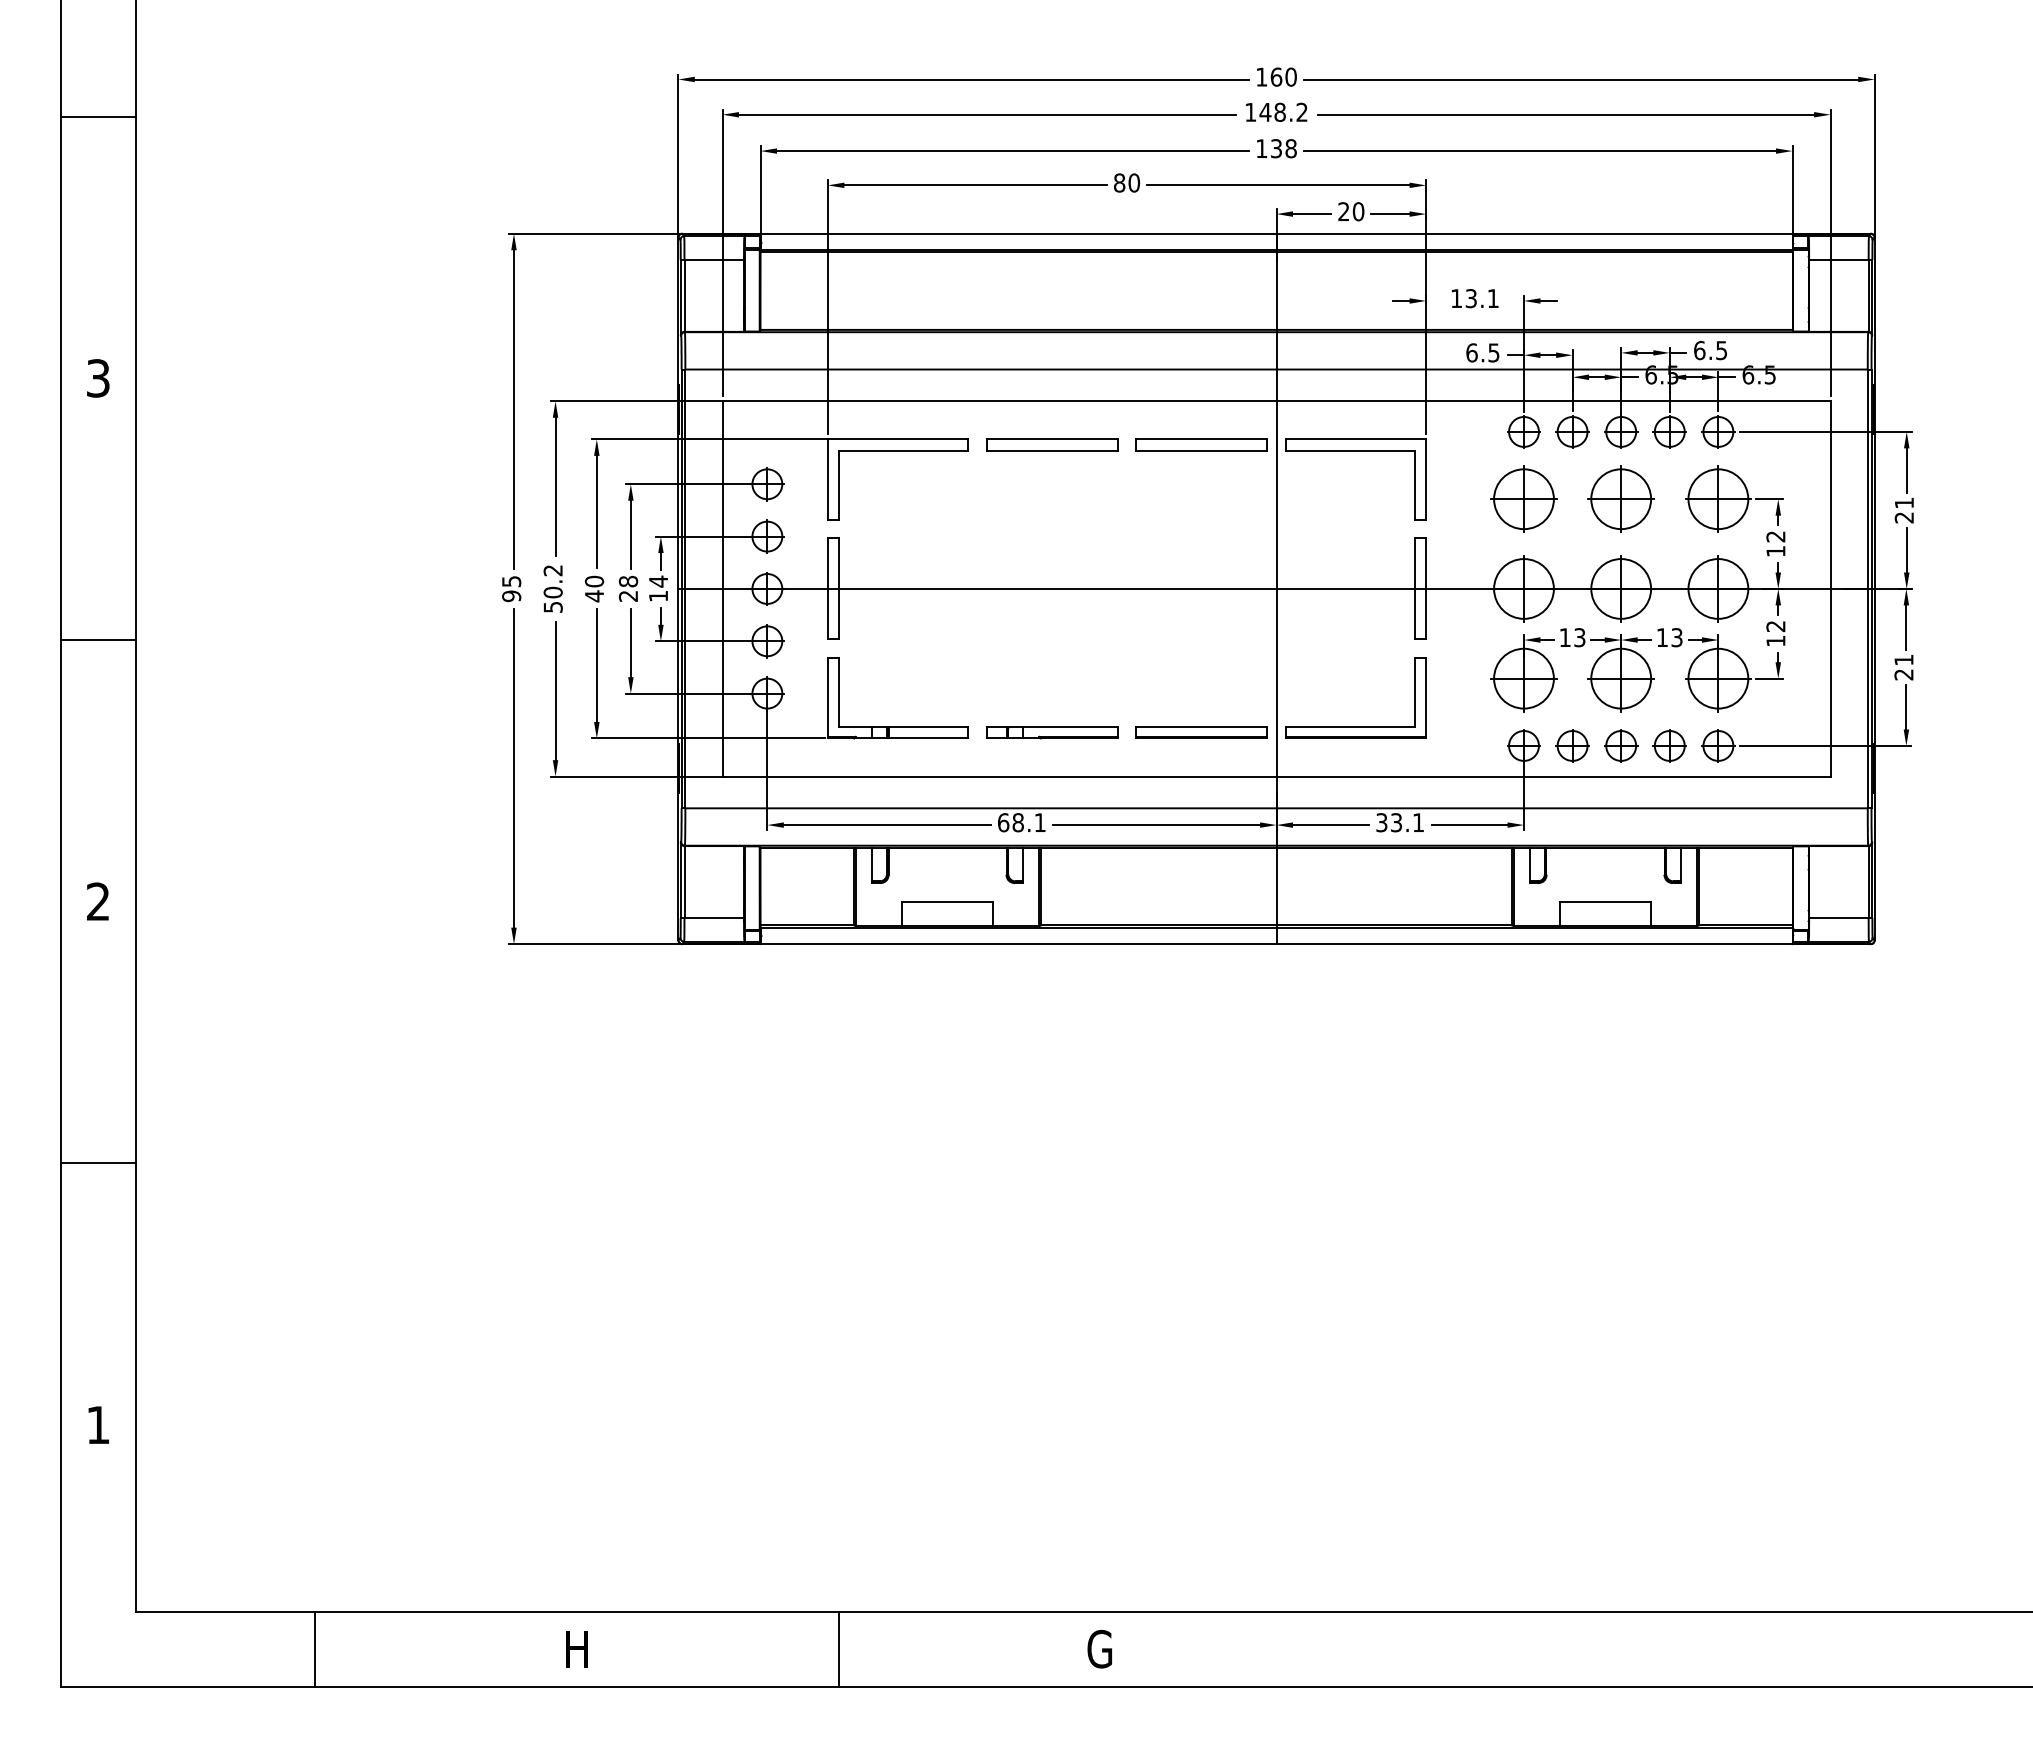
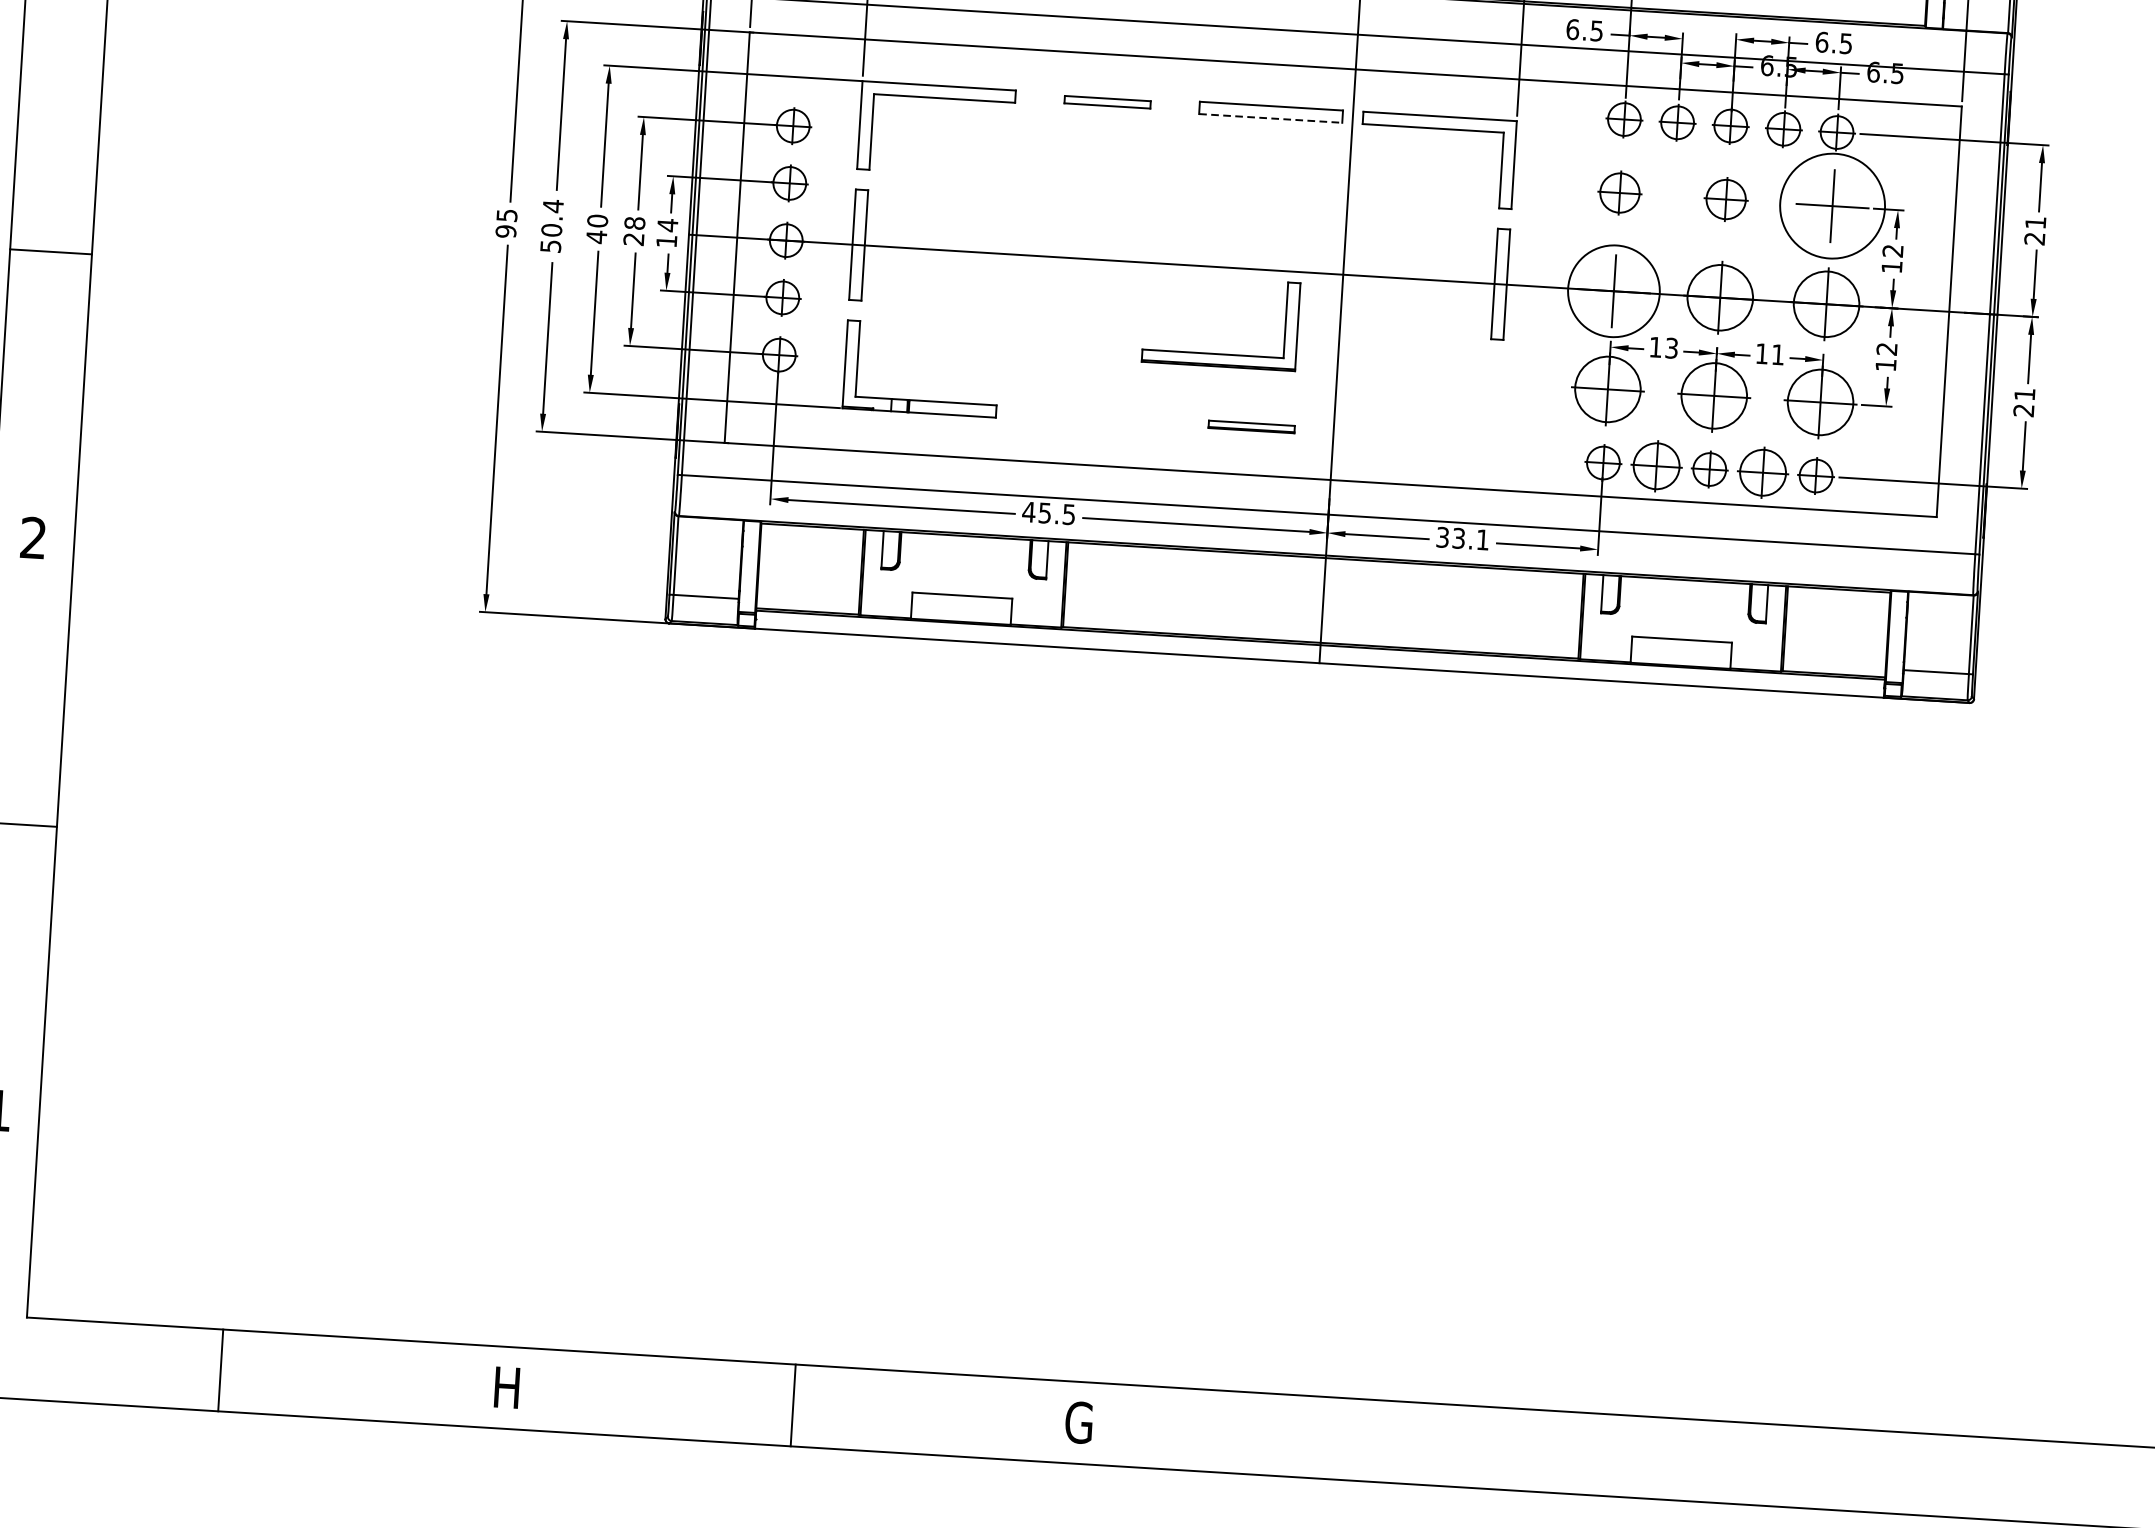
part: (1052, 444) -> (1107, 101), size x0.6
line: (1202, 450) -> (1271, 118), solid -> dashed
part: (1523, 498) -> (1619, 192), size x0.6
part: (1620, 498) -> (1725, 198), size x0.6
circle: (1718, 499) -> (1832, 206), size x1.6
text: (552, 570) -> (552, 206), 50.2 -> 50.4
circle: (1523, 588) -> (1613, 290), size x1.4
text: (1676, 637) -> (1777, 354), 13 -> 11
part: (1355, 726) -> (1218, 353), moved
part: (1052, 732) -> (1088, 416), removed
part: (1201, 732) -> (1251, 426), size x0.6
part: (1572, 745) -> (1656, 465), size x1.4
part: (1669, 745) -> (1762, 472), size x1.4
text: (1021, 822) -> (1048, 513), 68.1 -> 45.5

